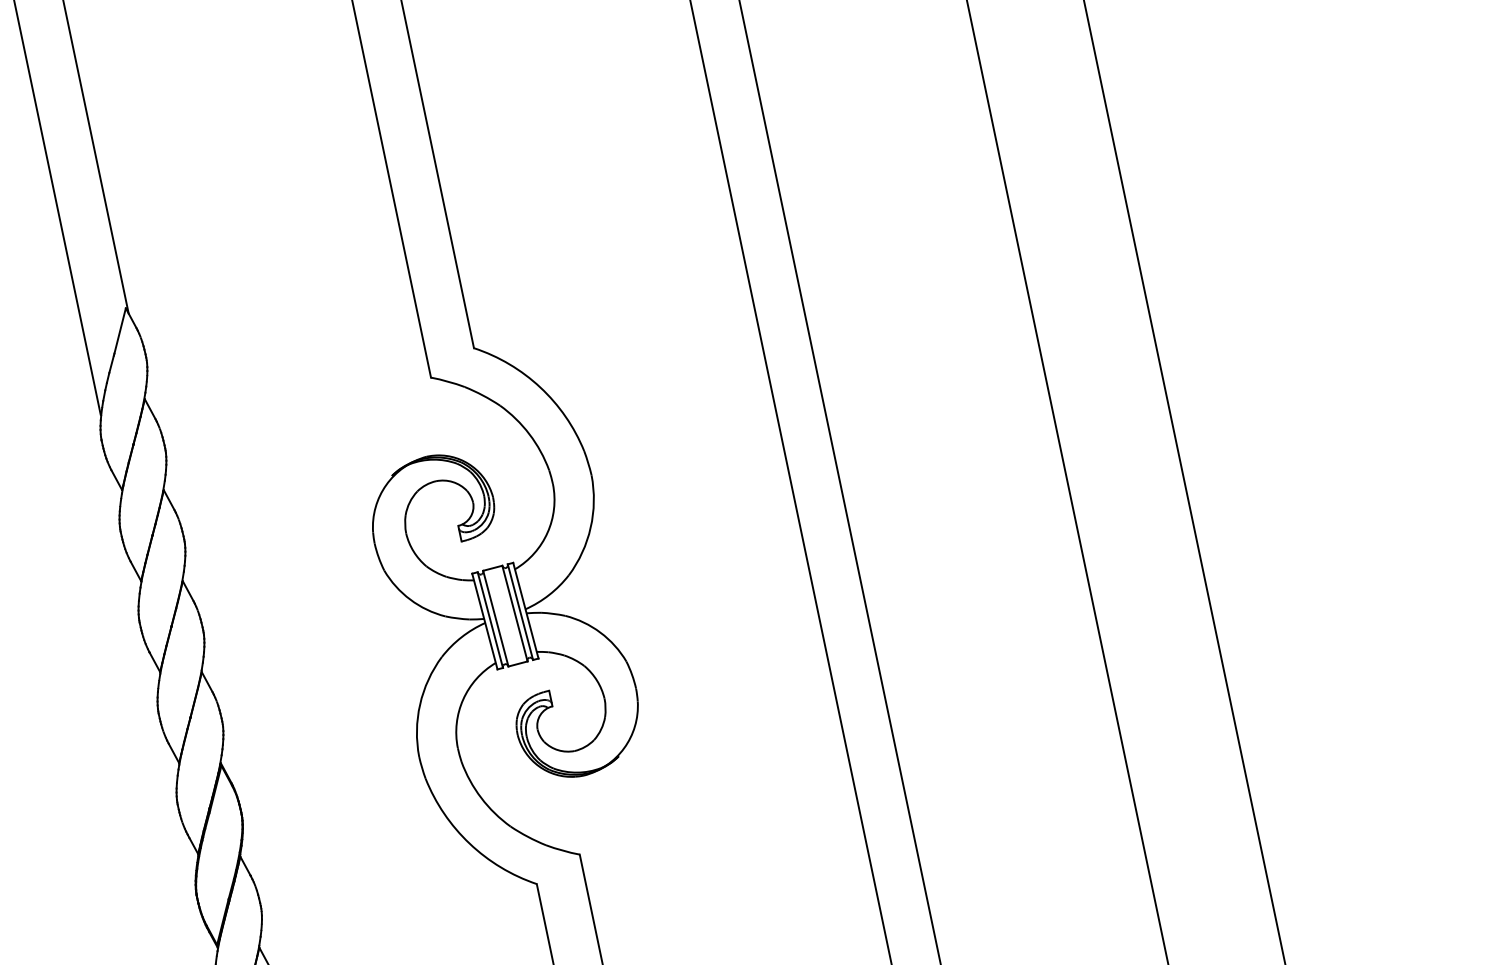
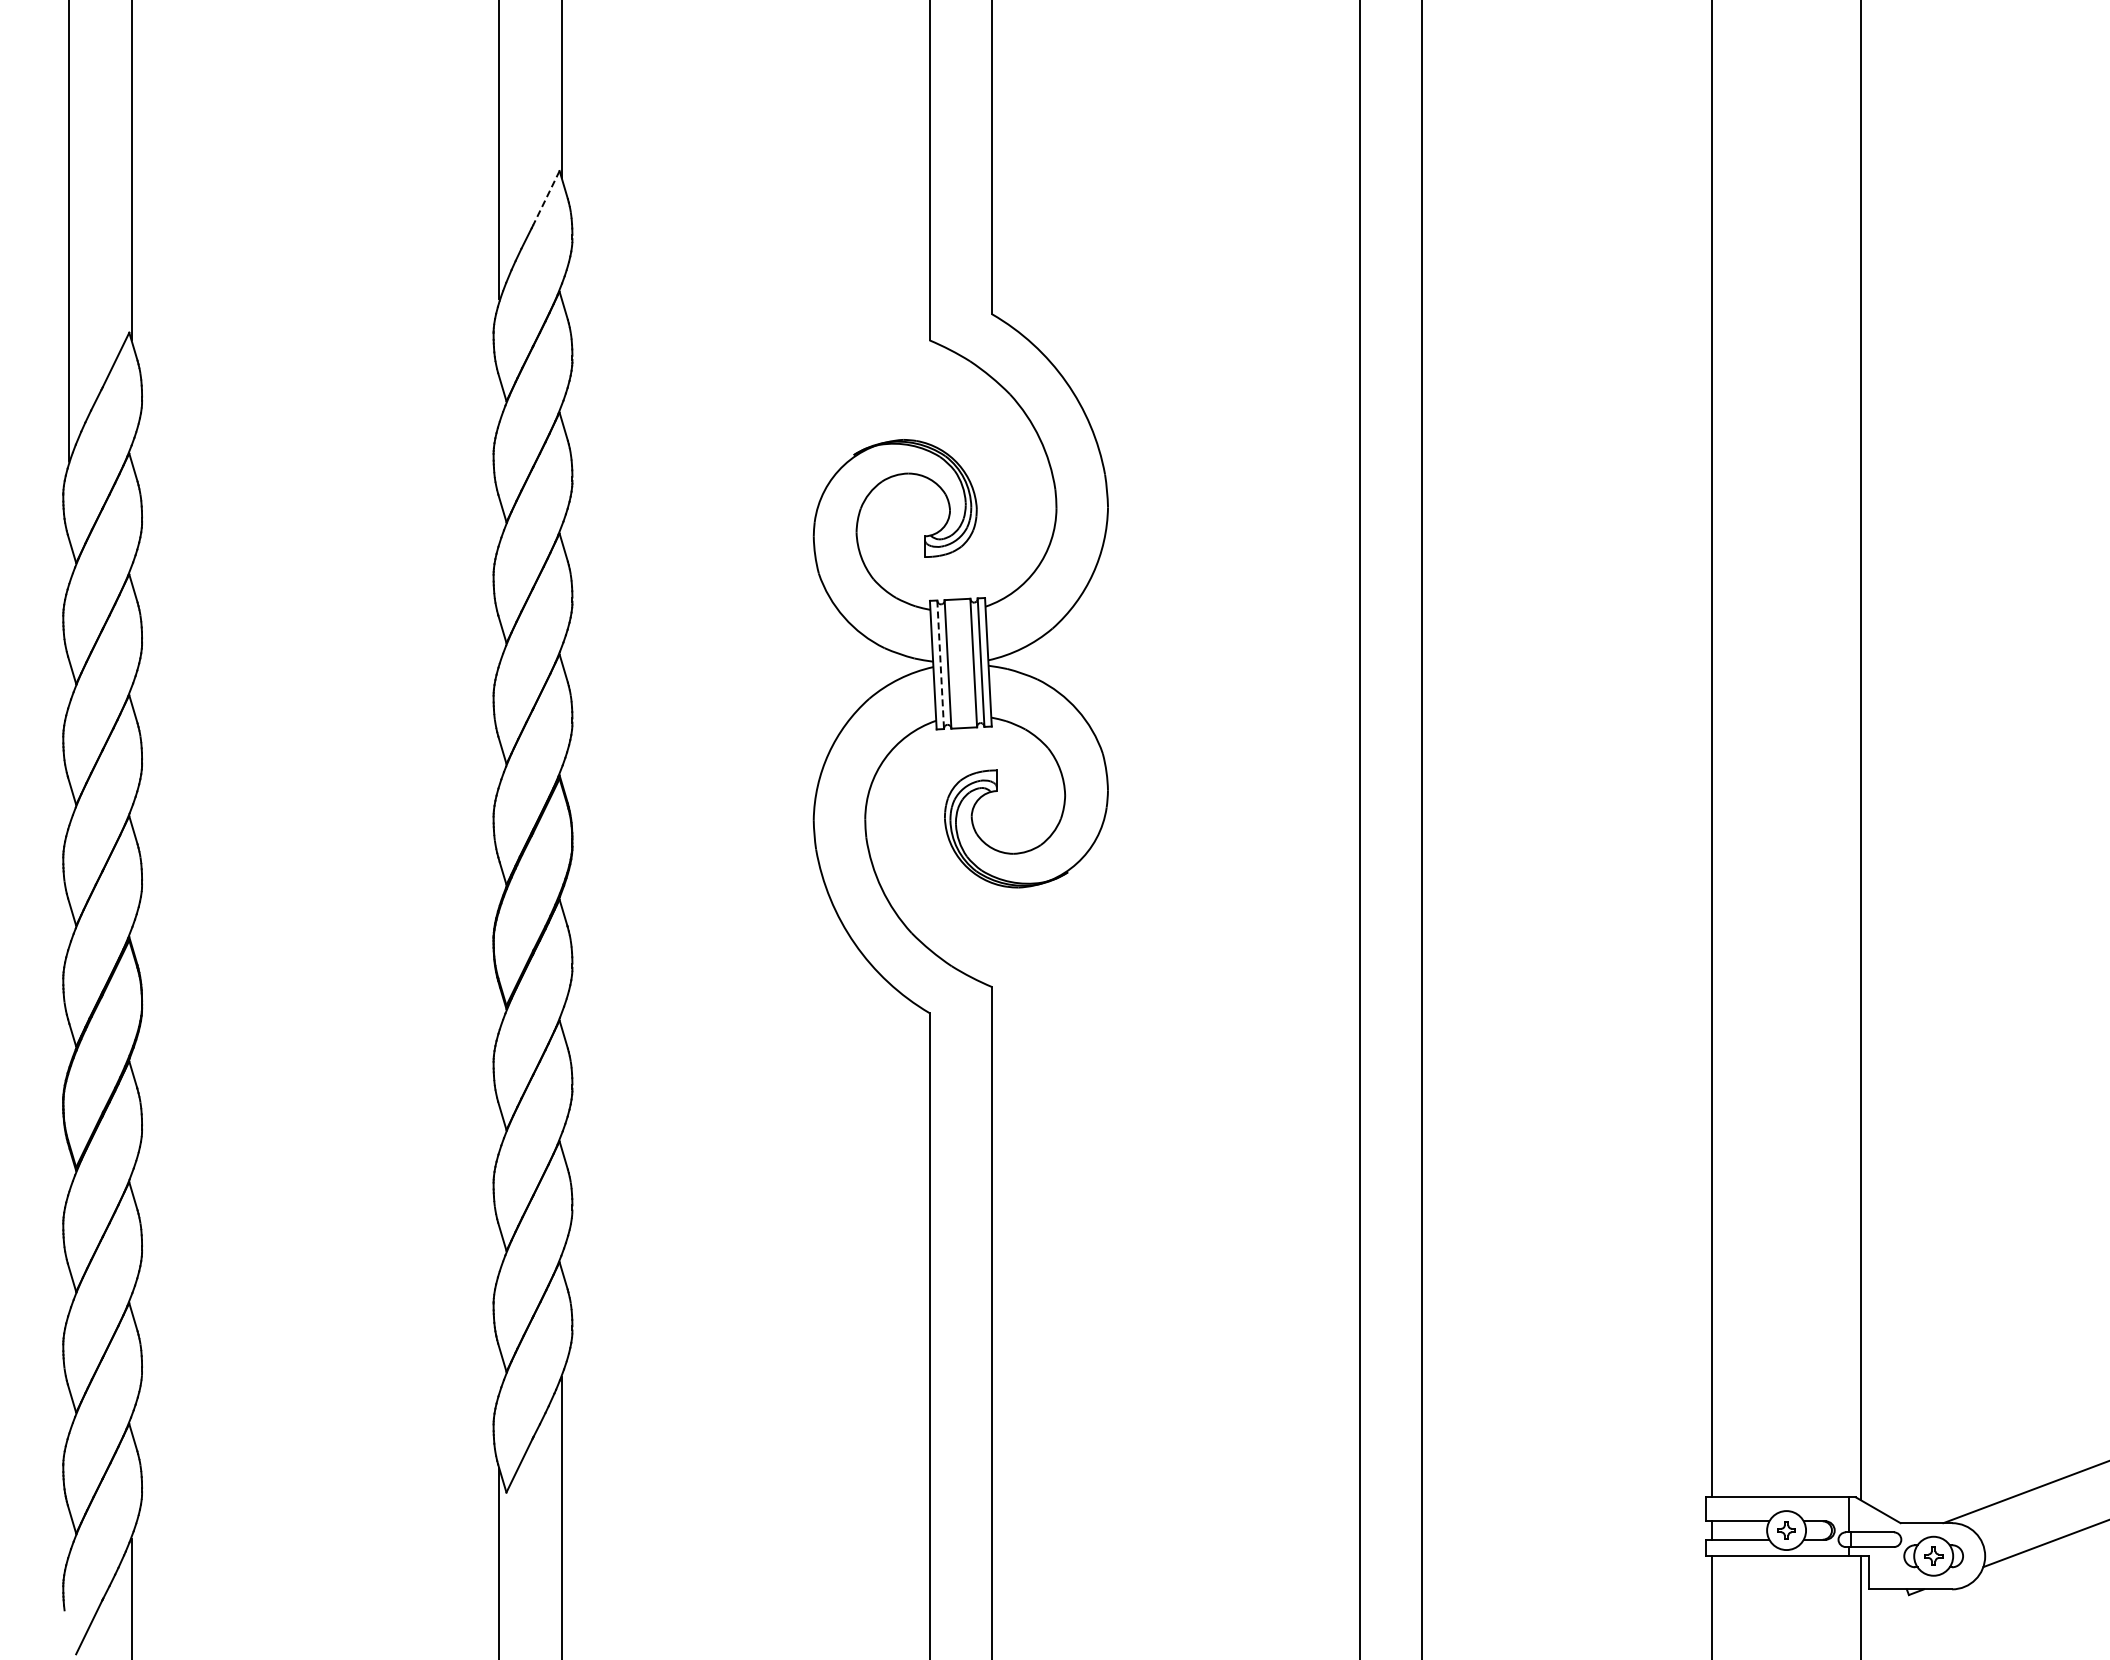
line: (120, 331) -> (546, 198), solid -> dashed
line: (490, 620) -> (940, 665), solid -> dashed

